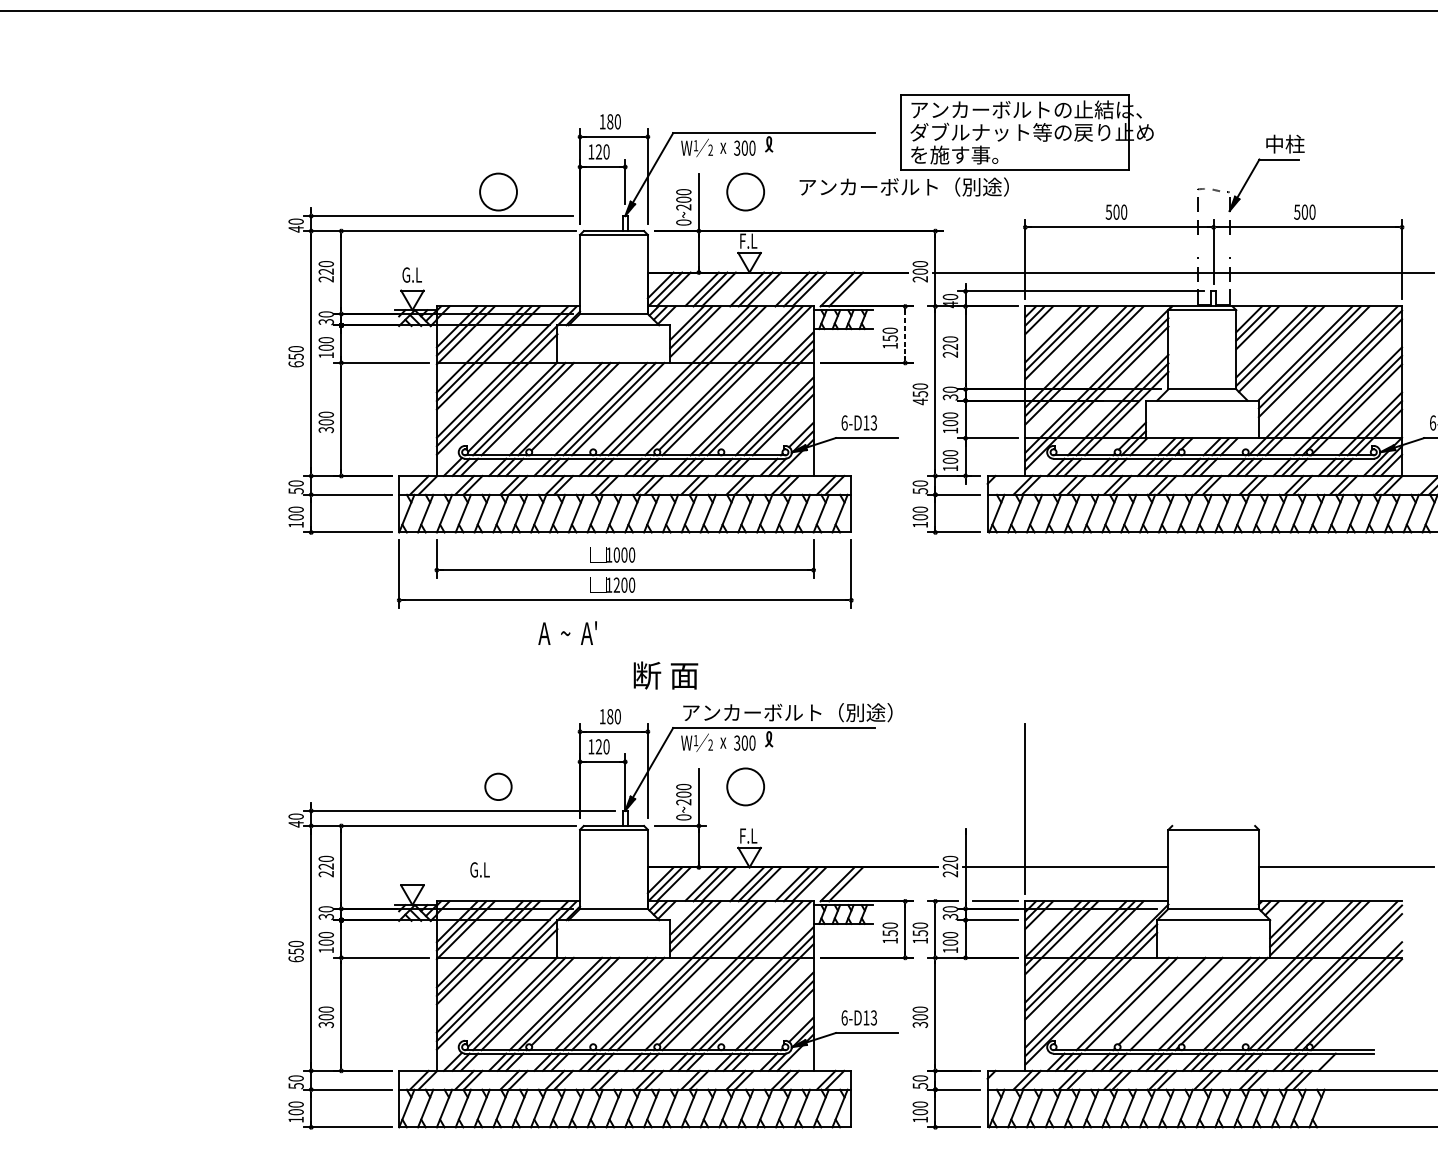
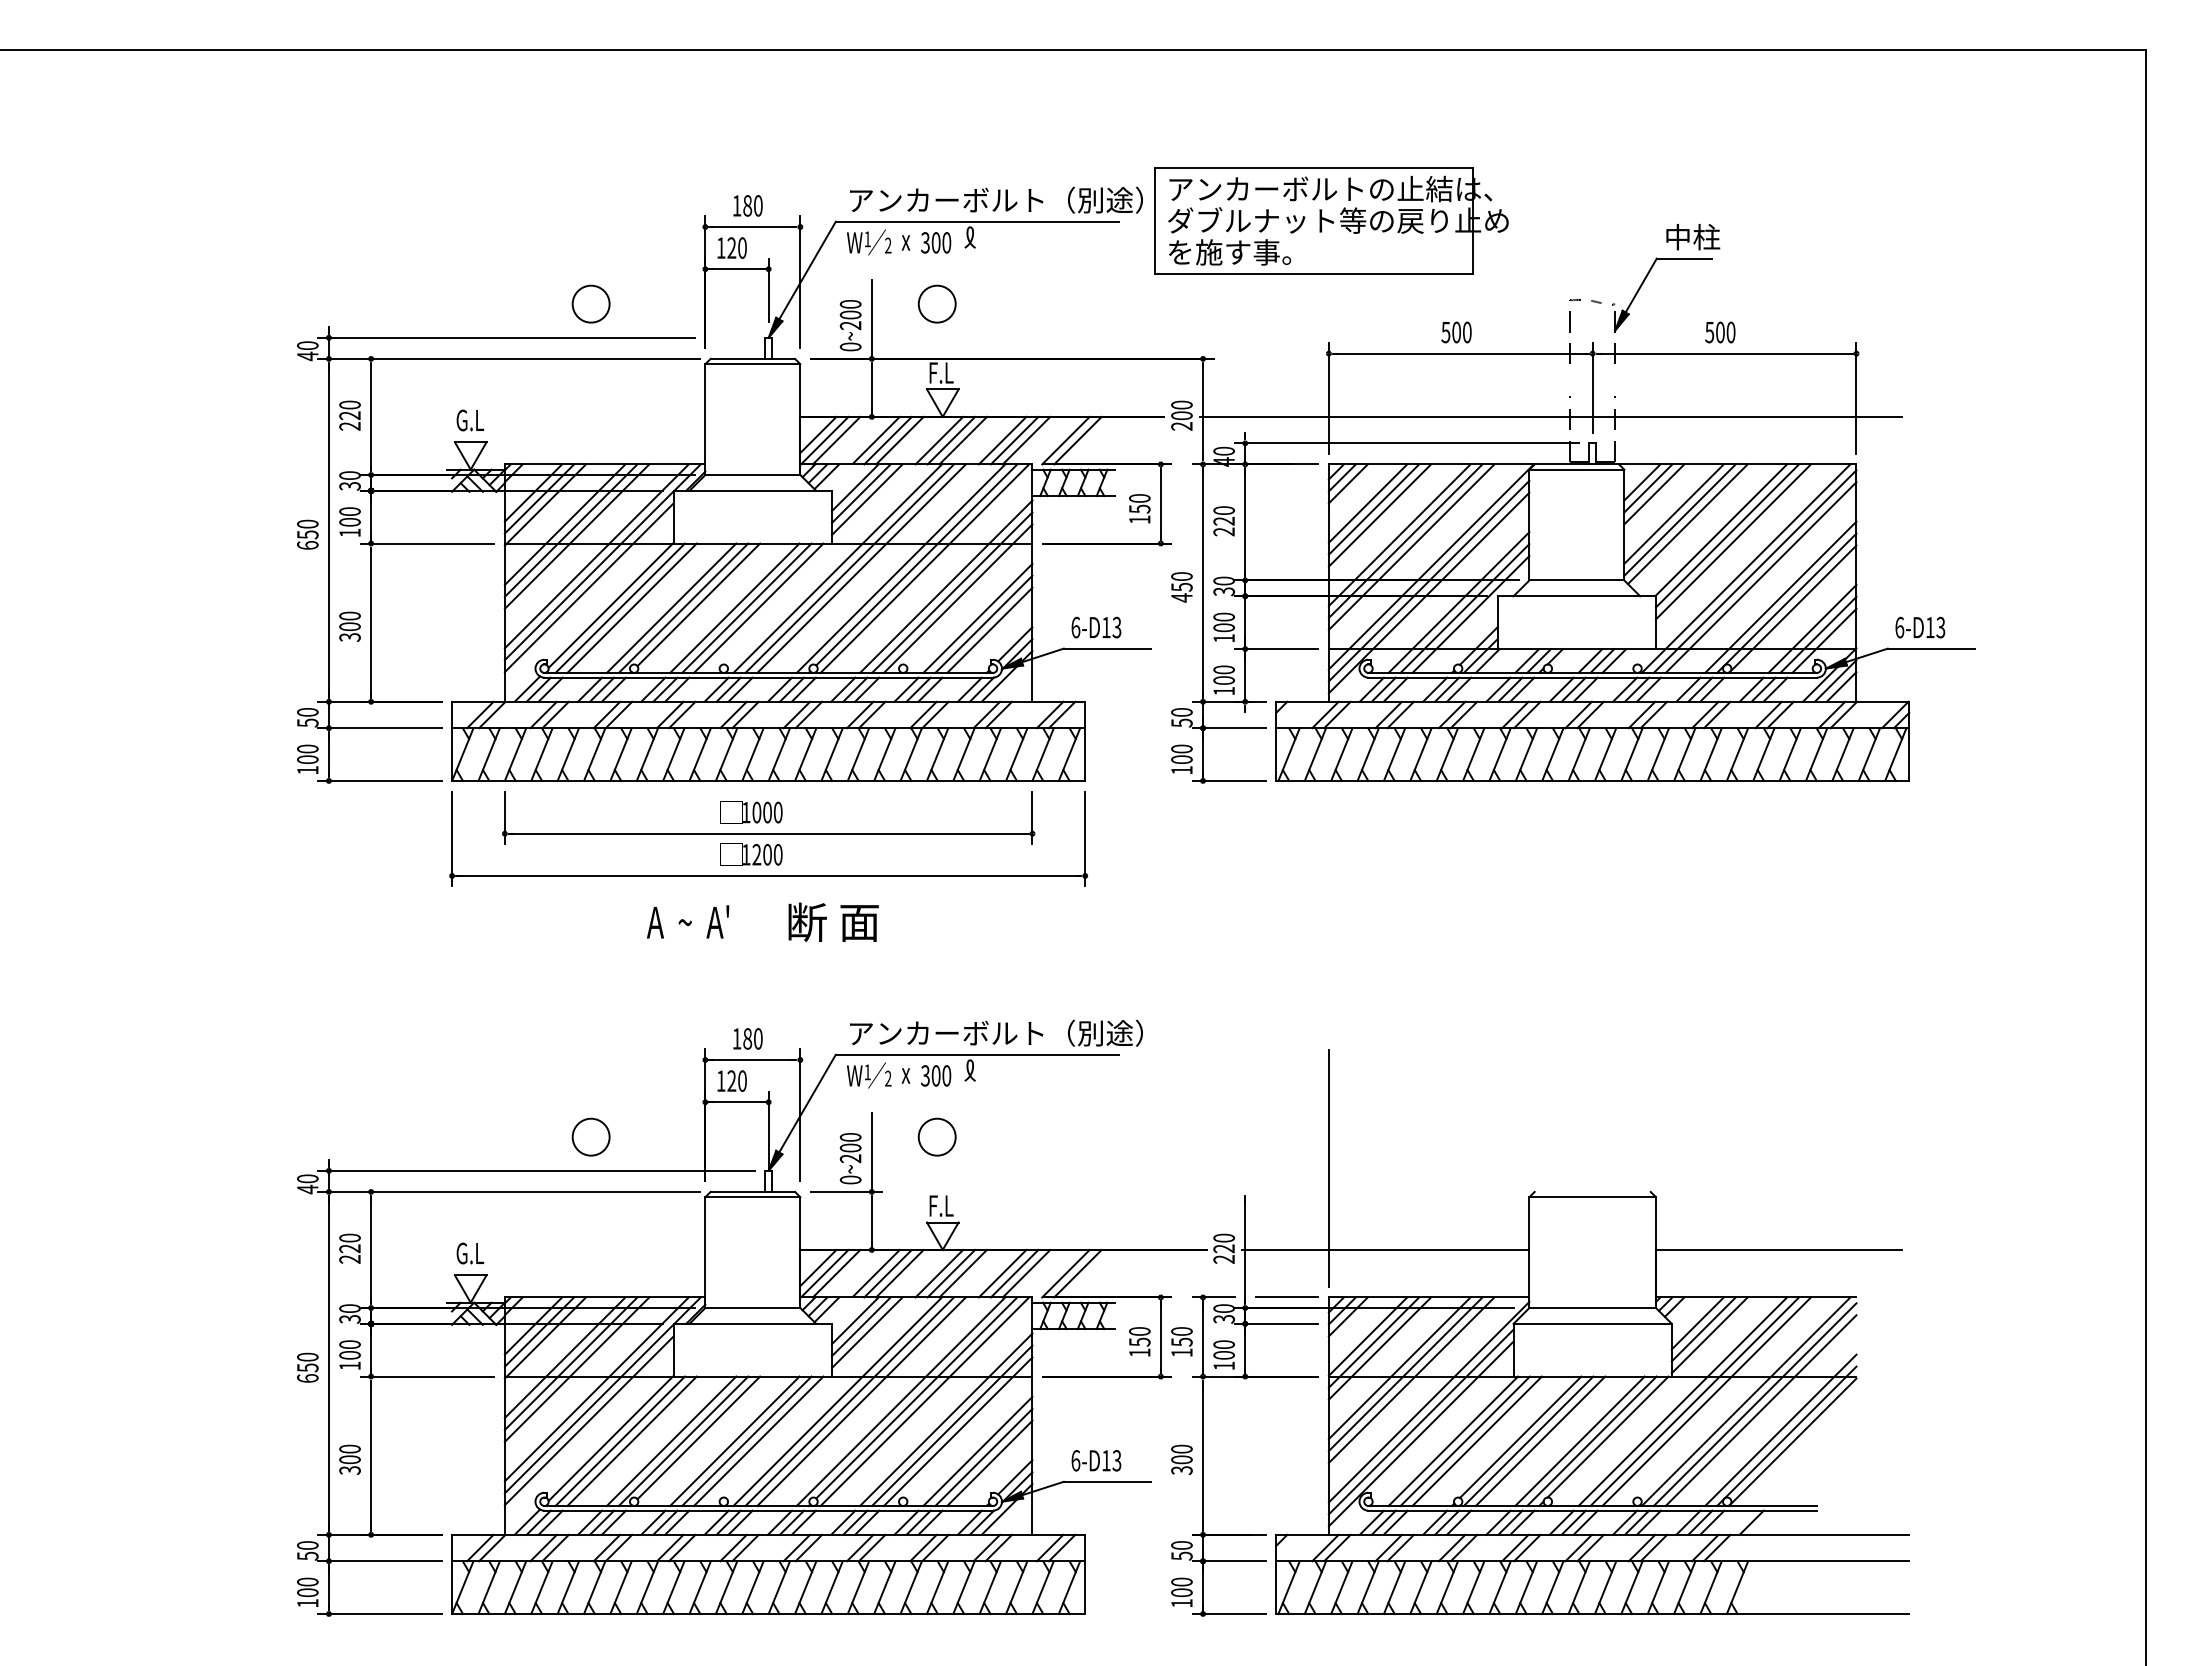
text: (904, 186) -> (996, 199), moved
circle: (498, 191) -> (590, 303), size x0.71
circle: (745, 191) -> (936, 303), size x0.71
line: (905, 335) -> (1160, 504), dashed -> solid
text: (665, 675) -> (833, 922), moved
circle: (745, 786) -> (936, 1136), size x0.71
text: (480, 869) -> (470, 1253), moved
line: (1114, 1003) -> (1453, 1440), added
line: (1167, 1003) -> (1528, 1440), added

